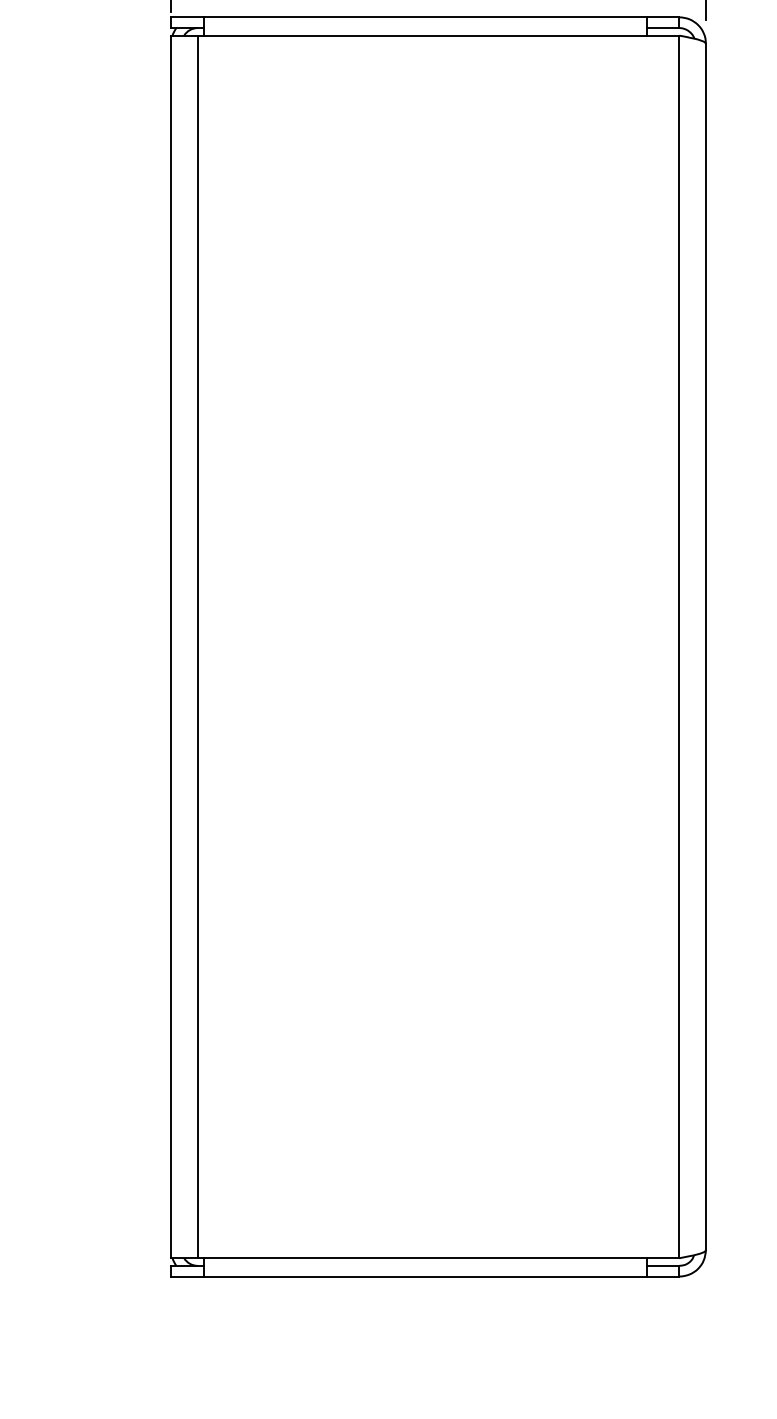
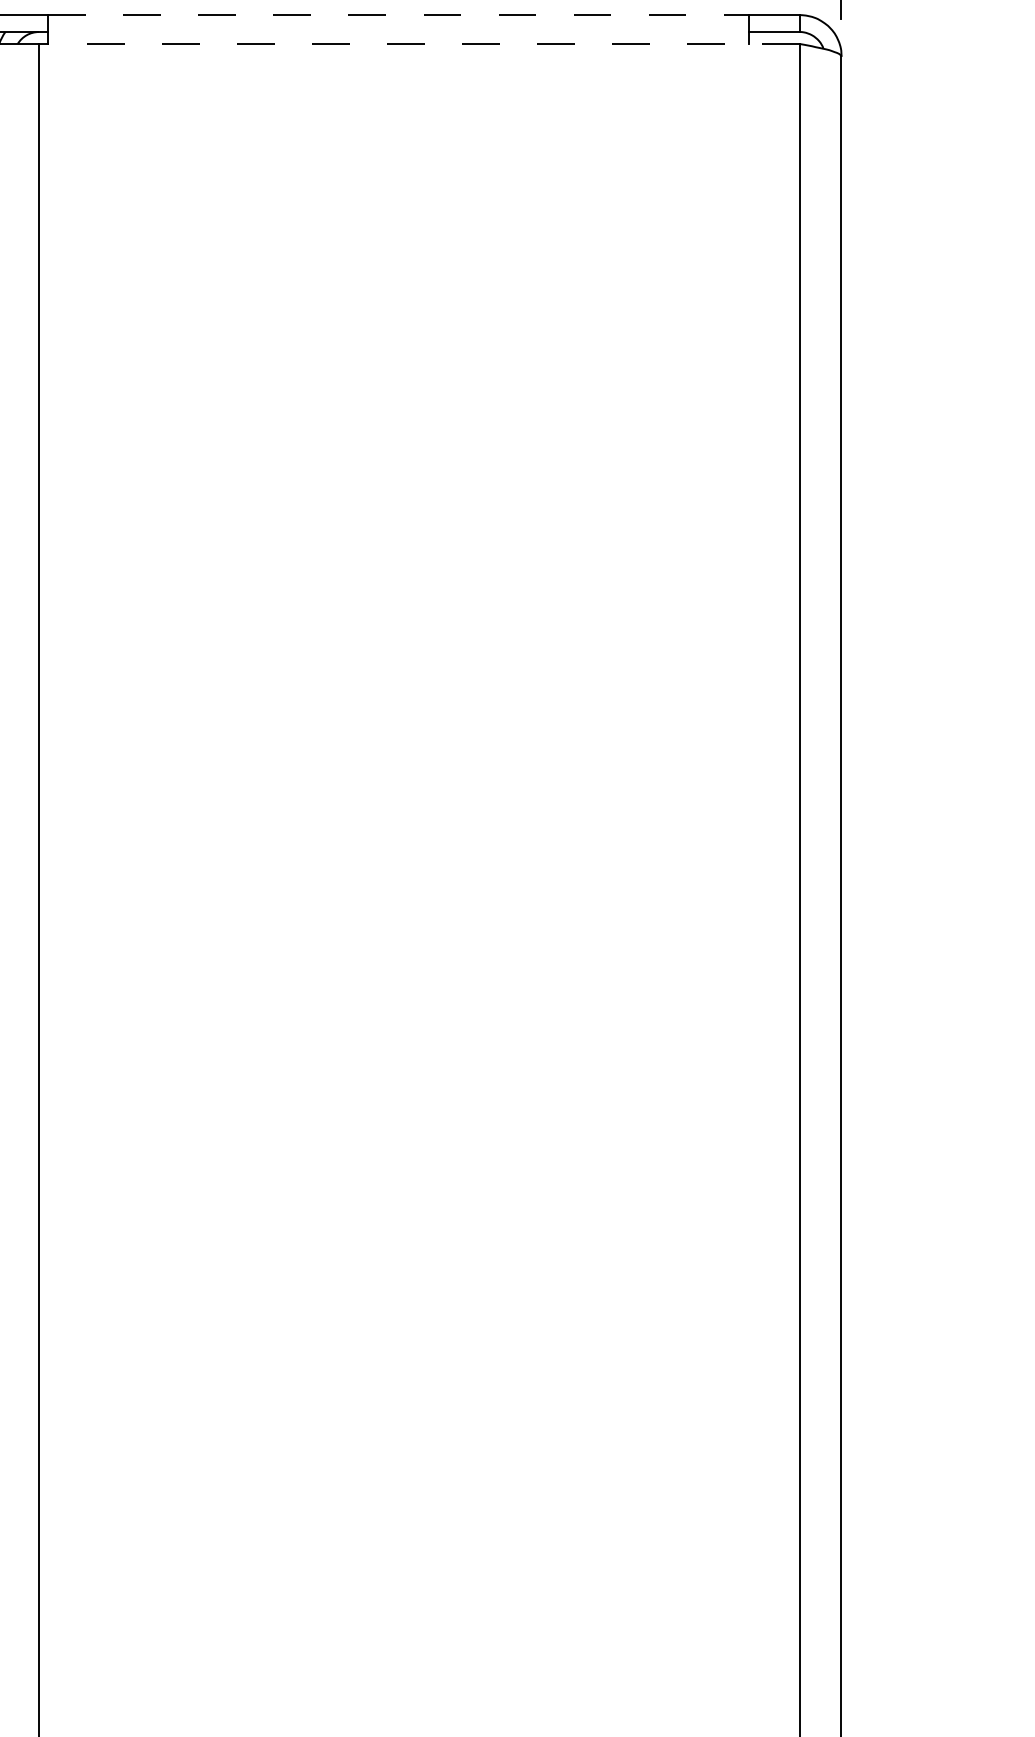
line: (425, 17) -> (398, 15), solid -> dashed
line: (438, 35) -> (419, 43), solid -> dashed

